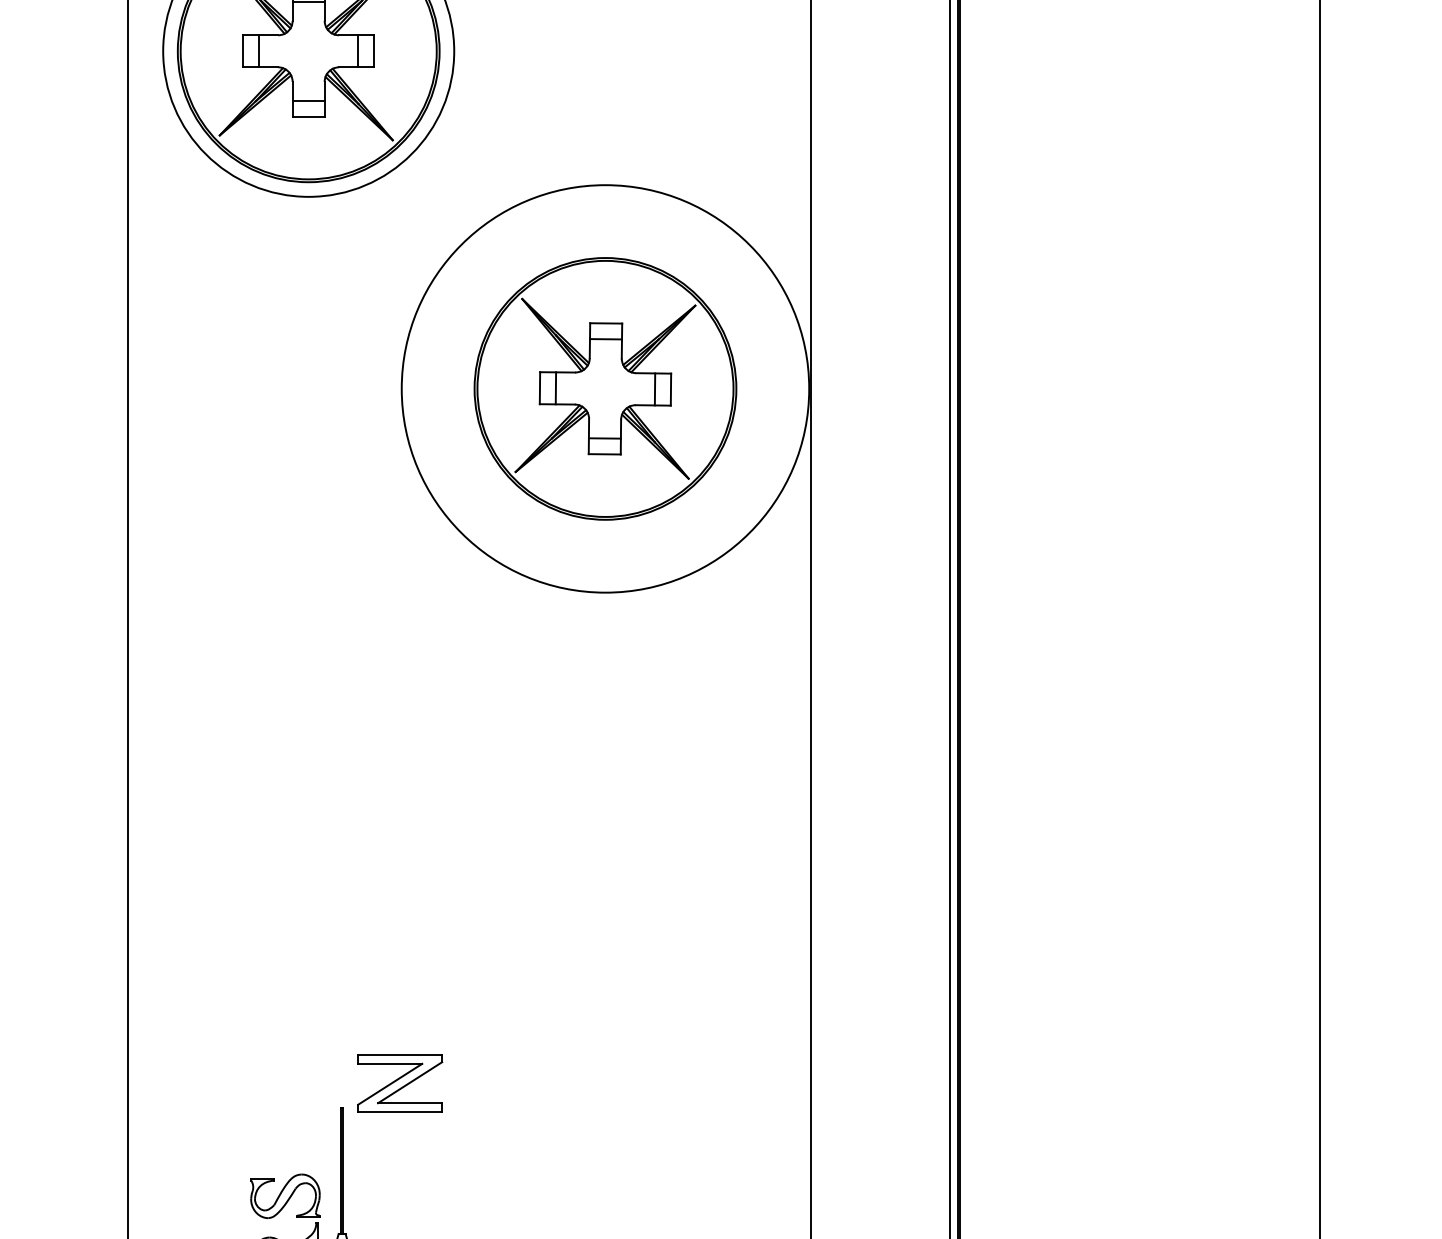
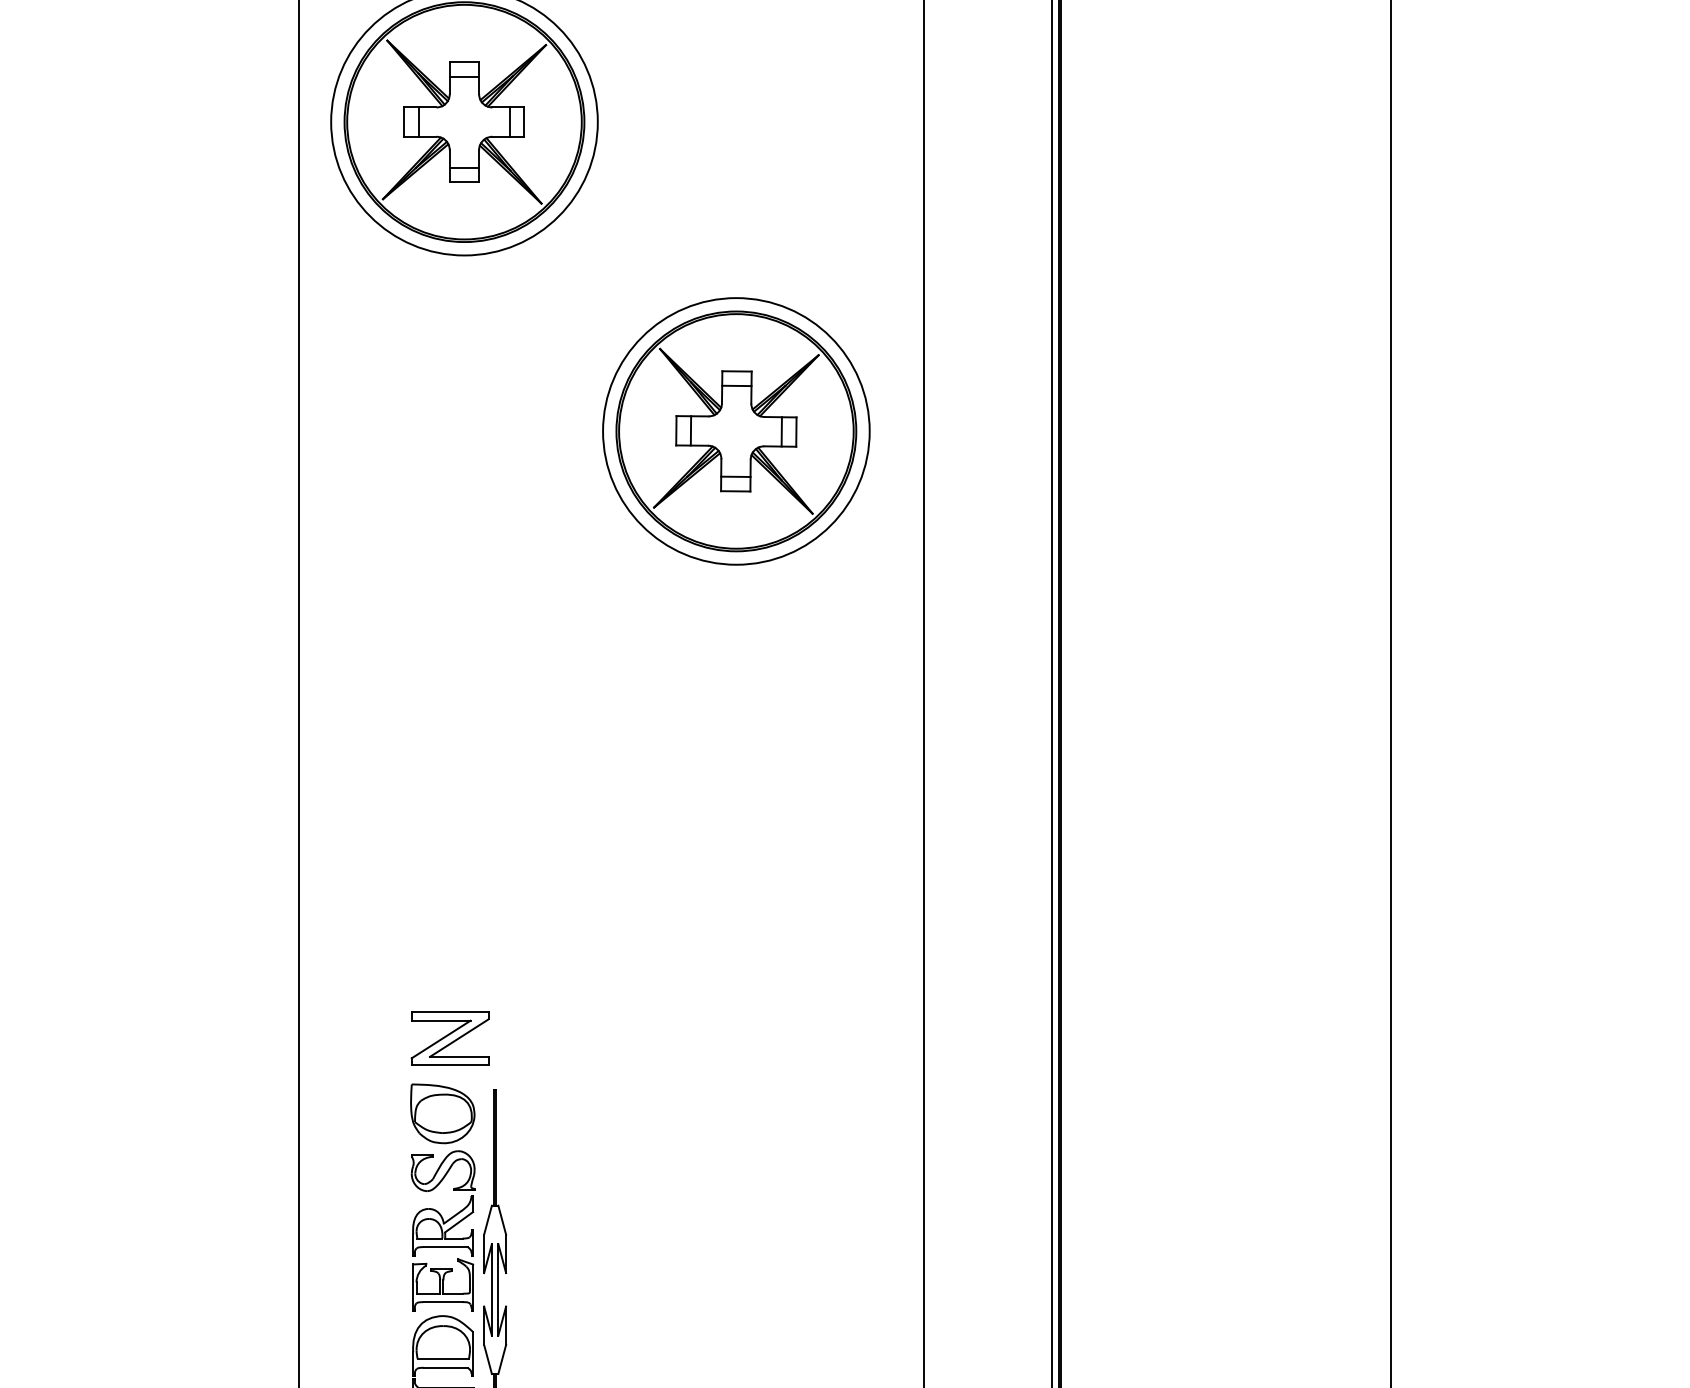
circle: (605, 388) -> (736, 431), size x0.71
part: (399, 1083) -> (449, 1038), moved
part: (284, 1133) -> (442, 1113), added

